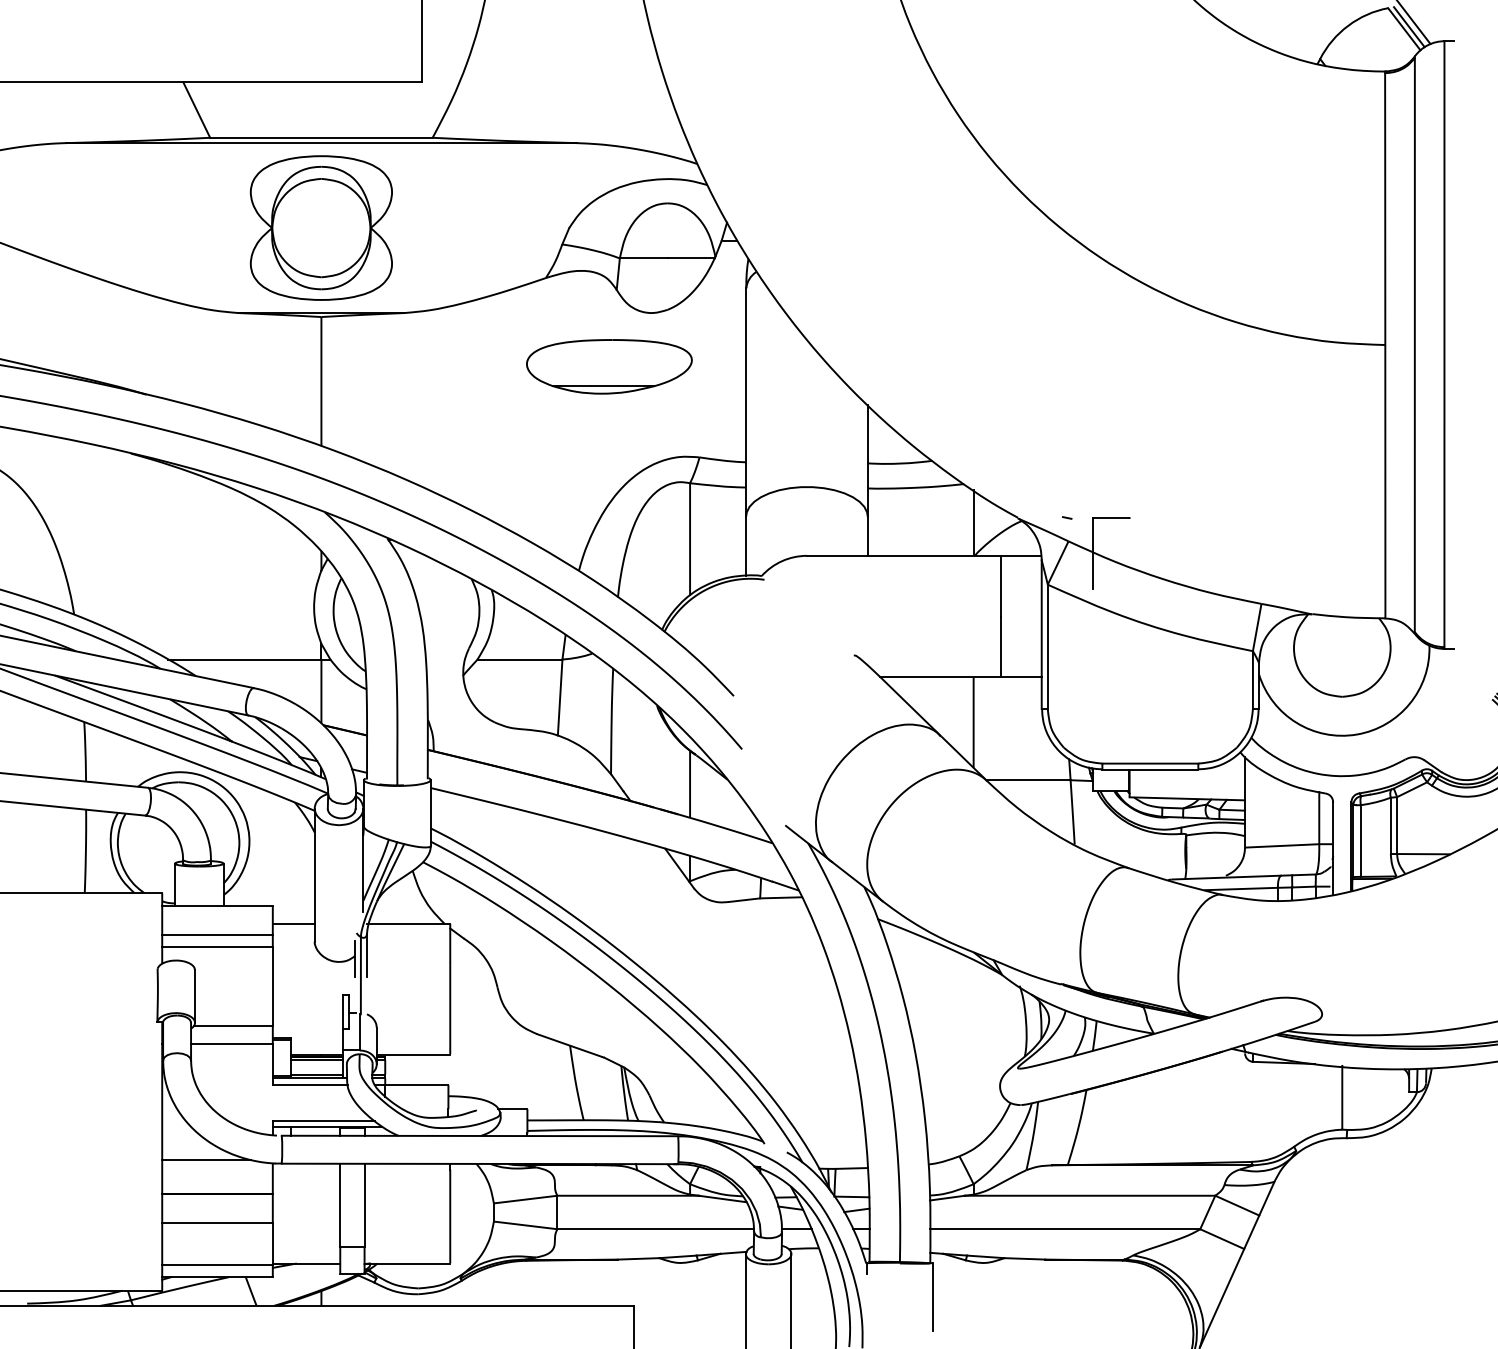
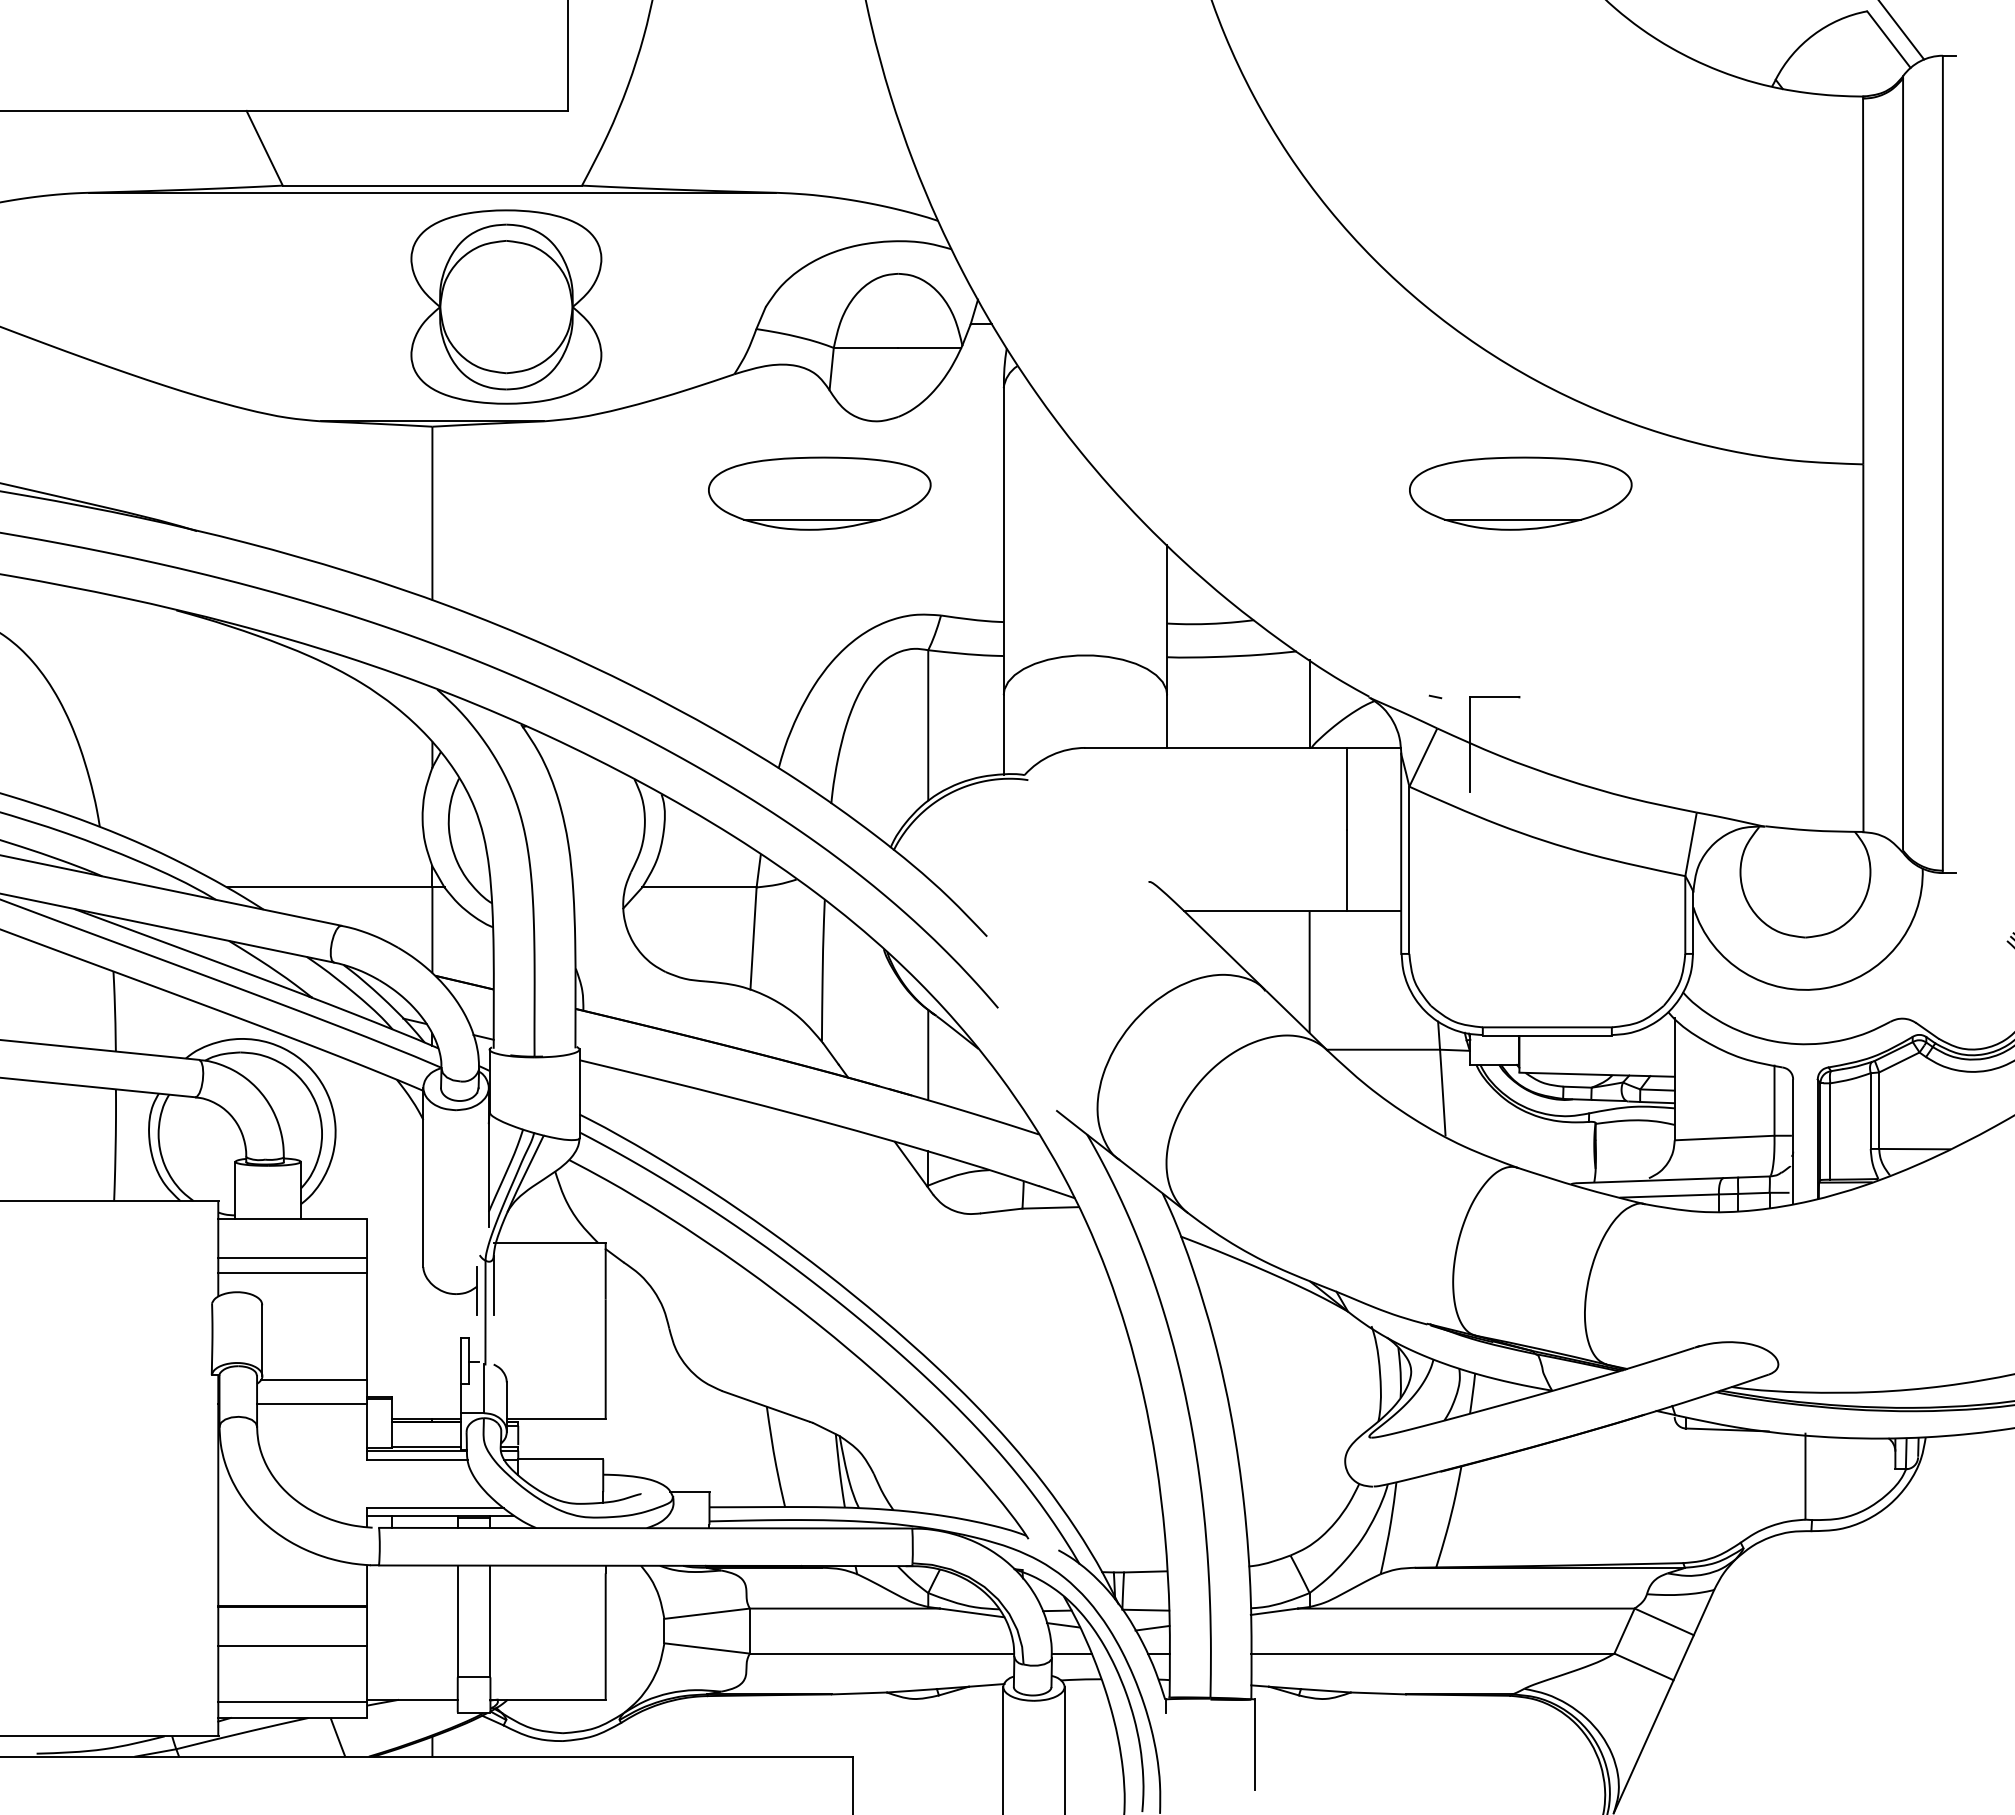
line: (1409, 26) -> (1895, 36), removed
part: (321, 227) -> (506, 306), moved
part: (1130, 366) -> (1520, 493), added
line: (293, 923) -> (395, 1242), removed
line: (317, 1059) -> (426, 1425), removed
line: (206, 1160) -> (277, 1560), removed

